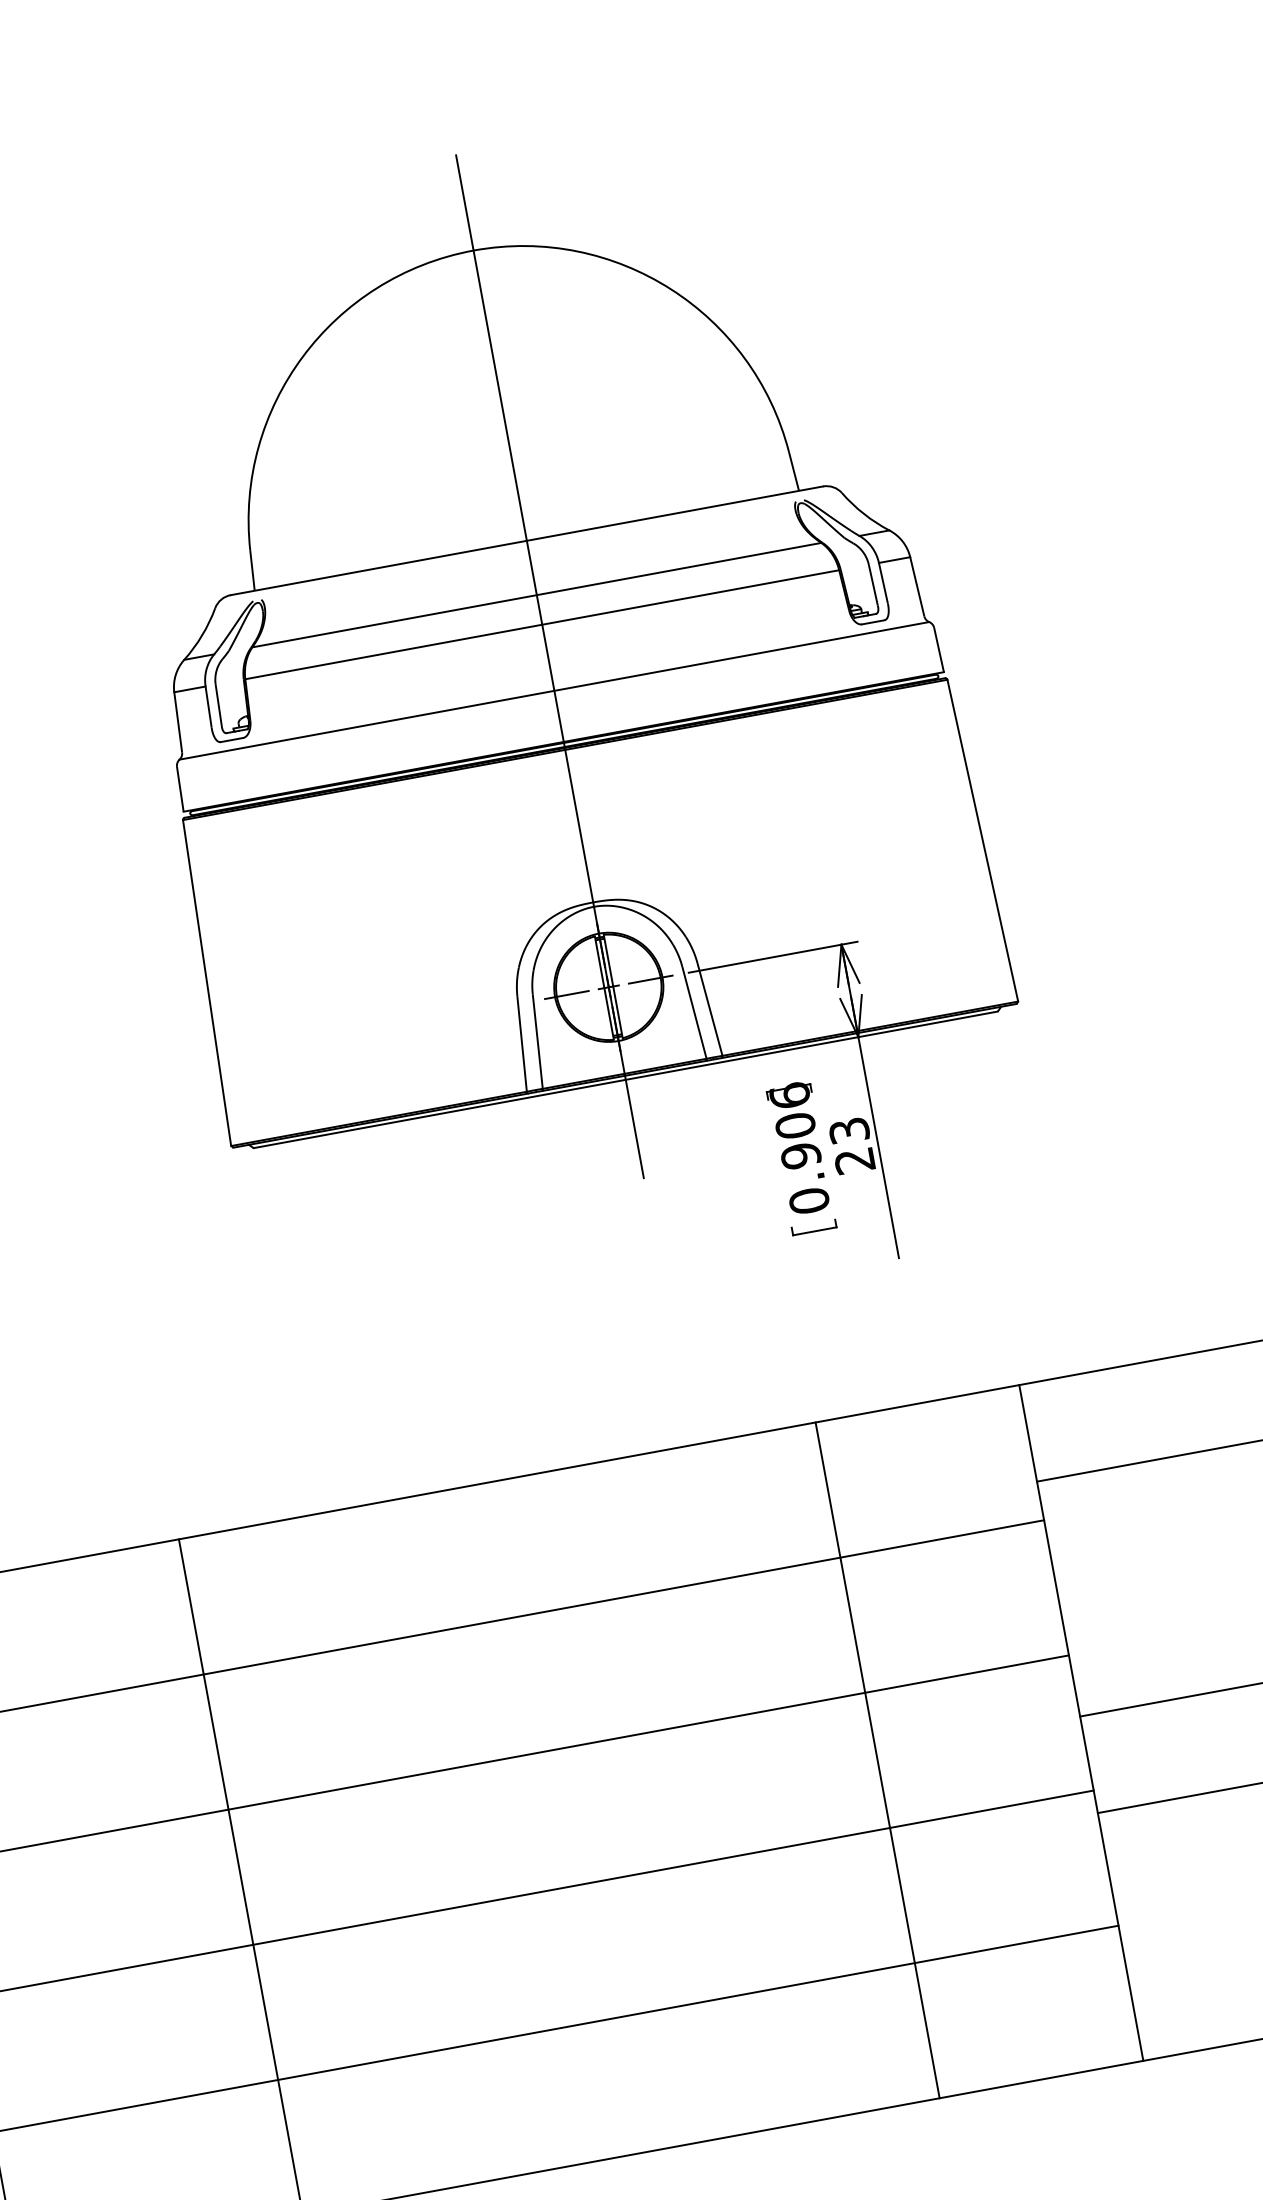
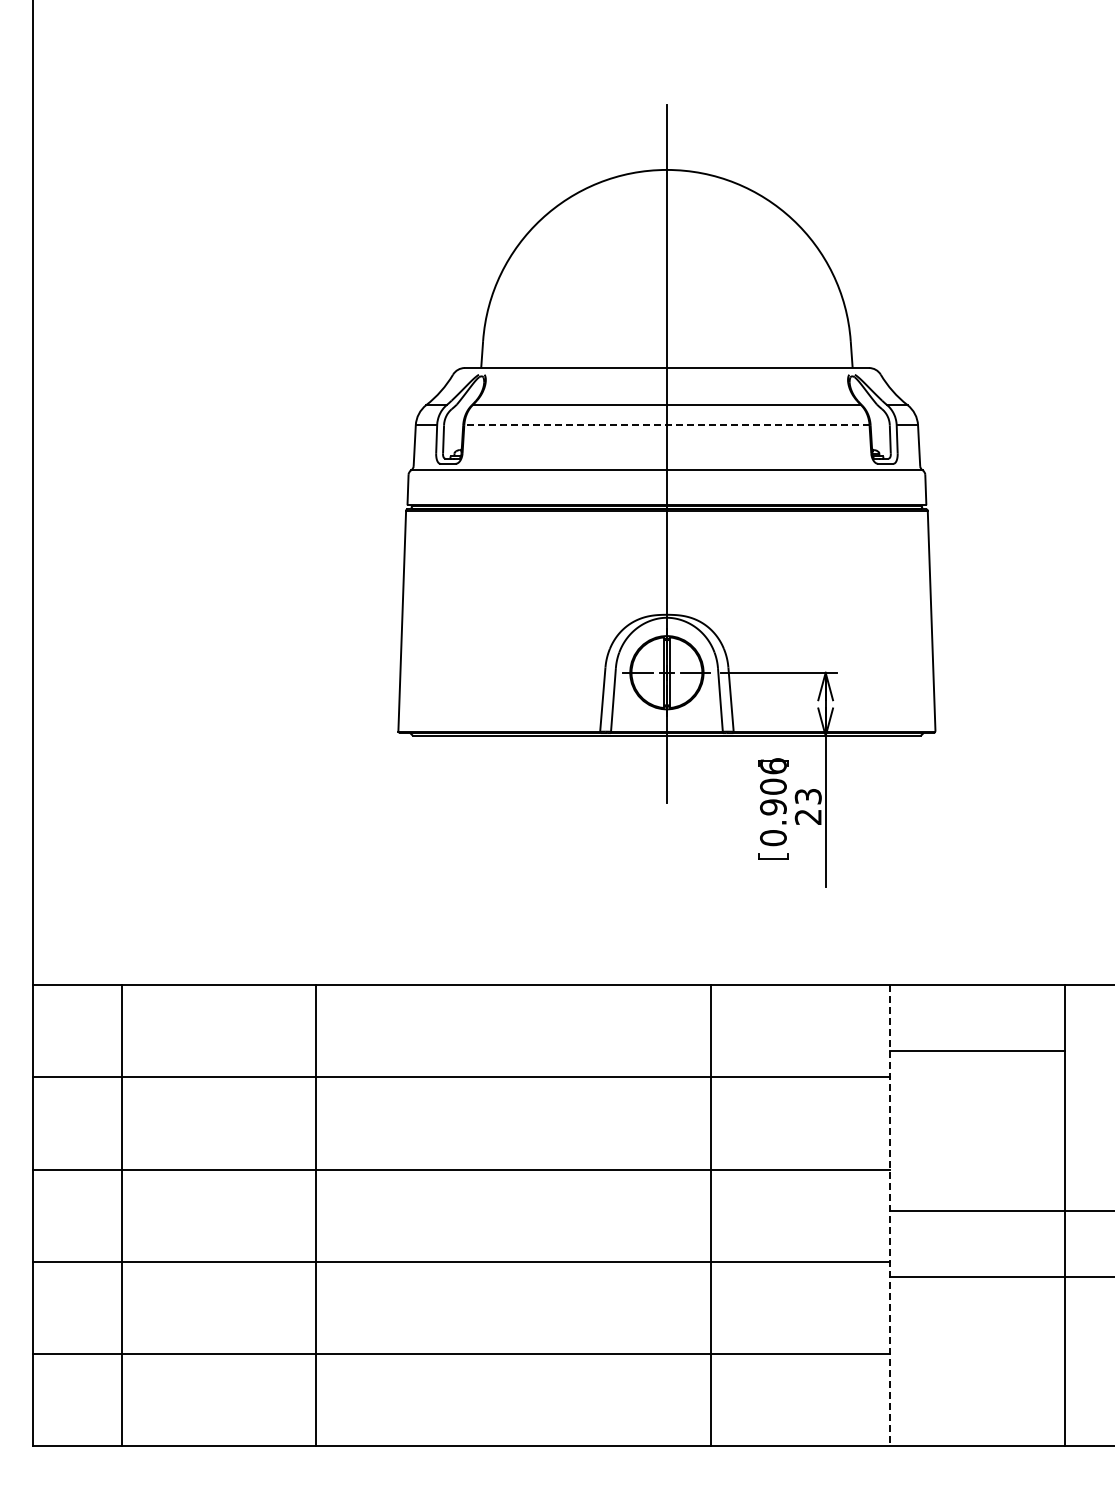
line: (541, 625) -> (666, 425), solid -> dashed
line: (1080, 1722) -> (889, 1215), solid -> dashed
line: (877, 1760) -> (710, 1215), moved

